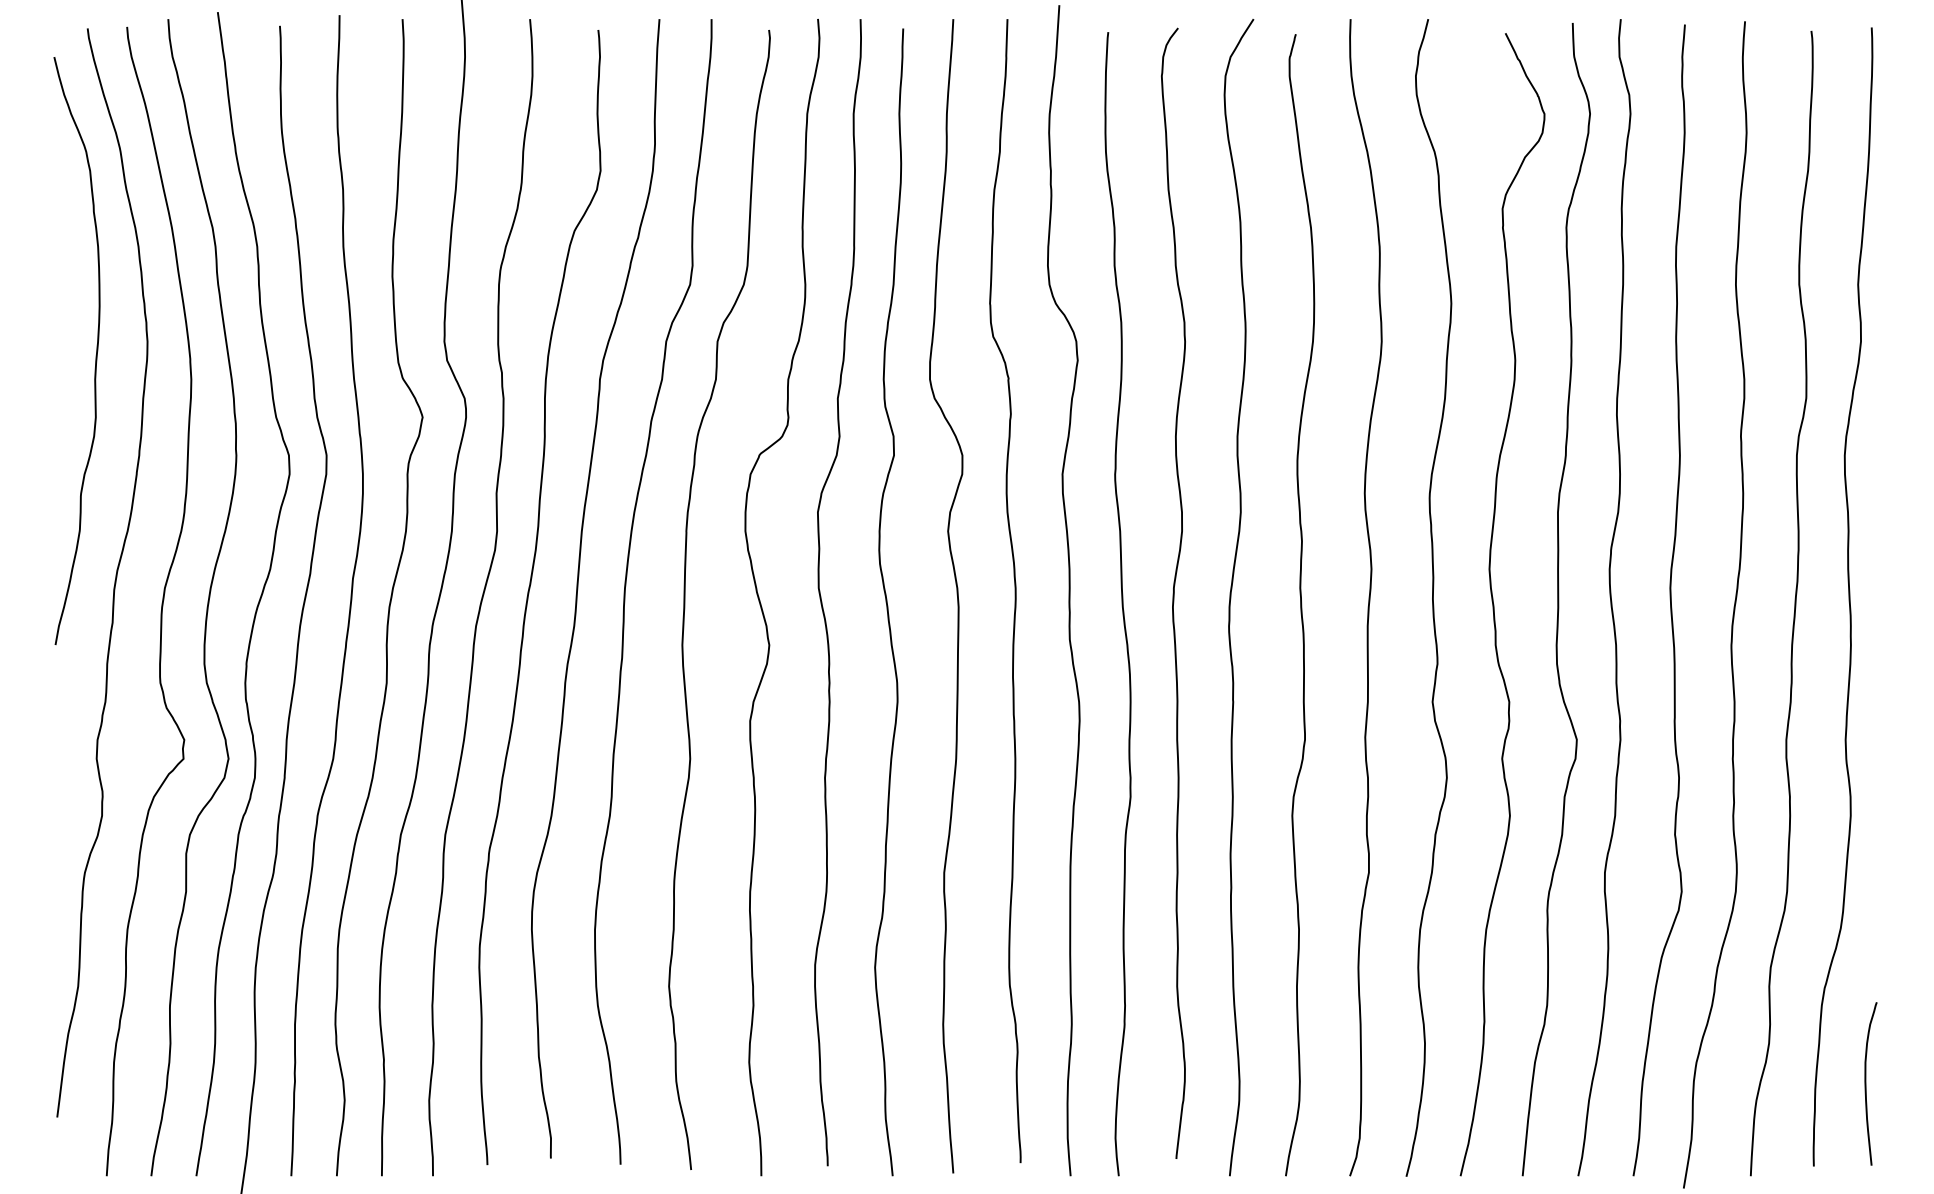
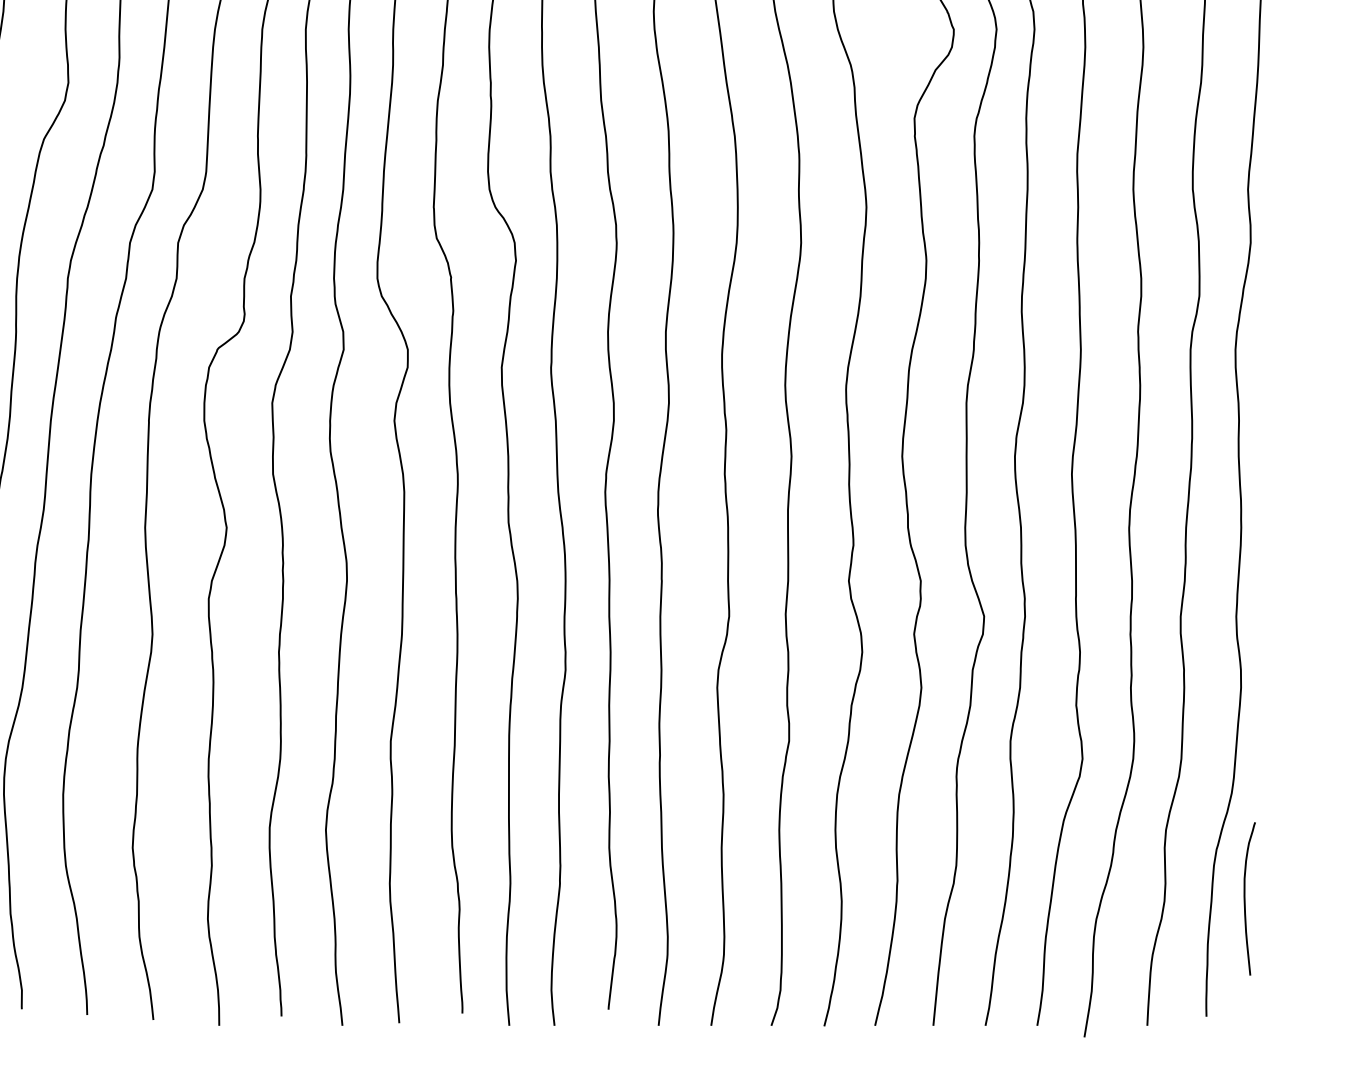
curve: (1866, 1083) -> (1245, 898), moved

